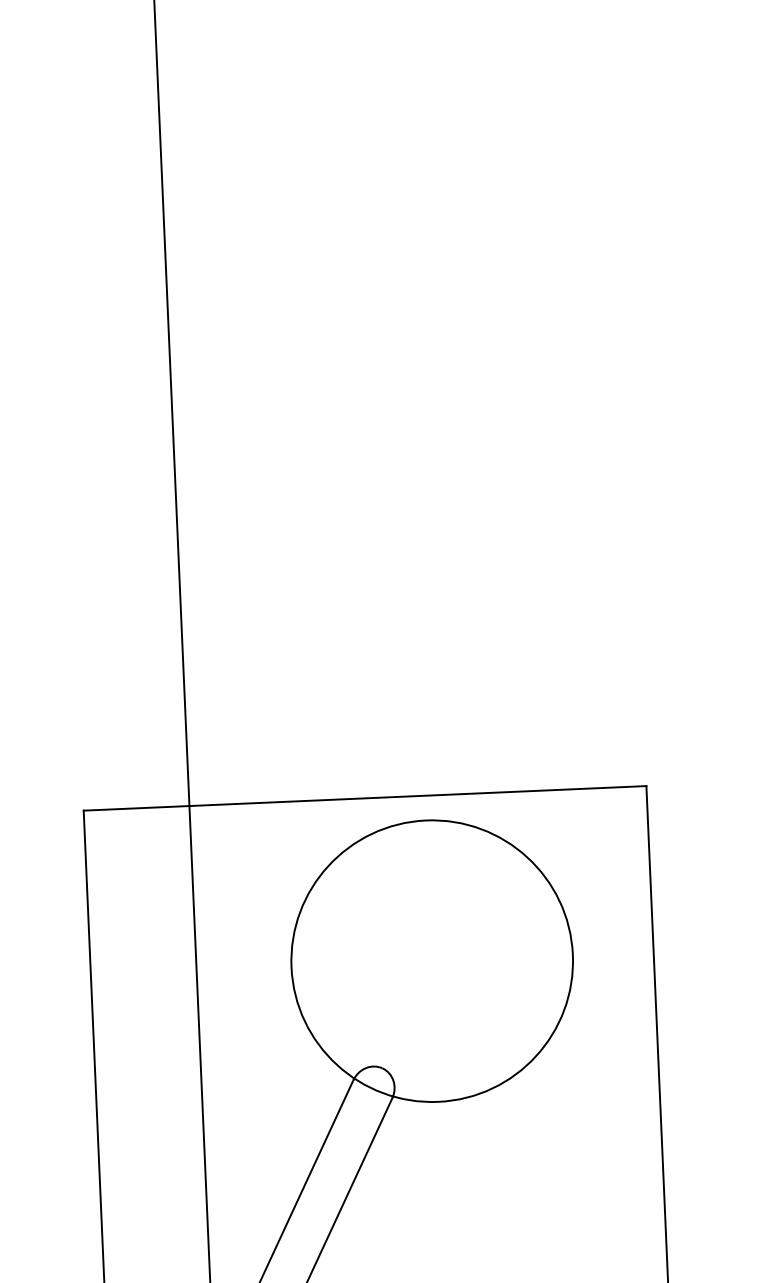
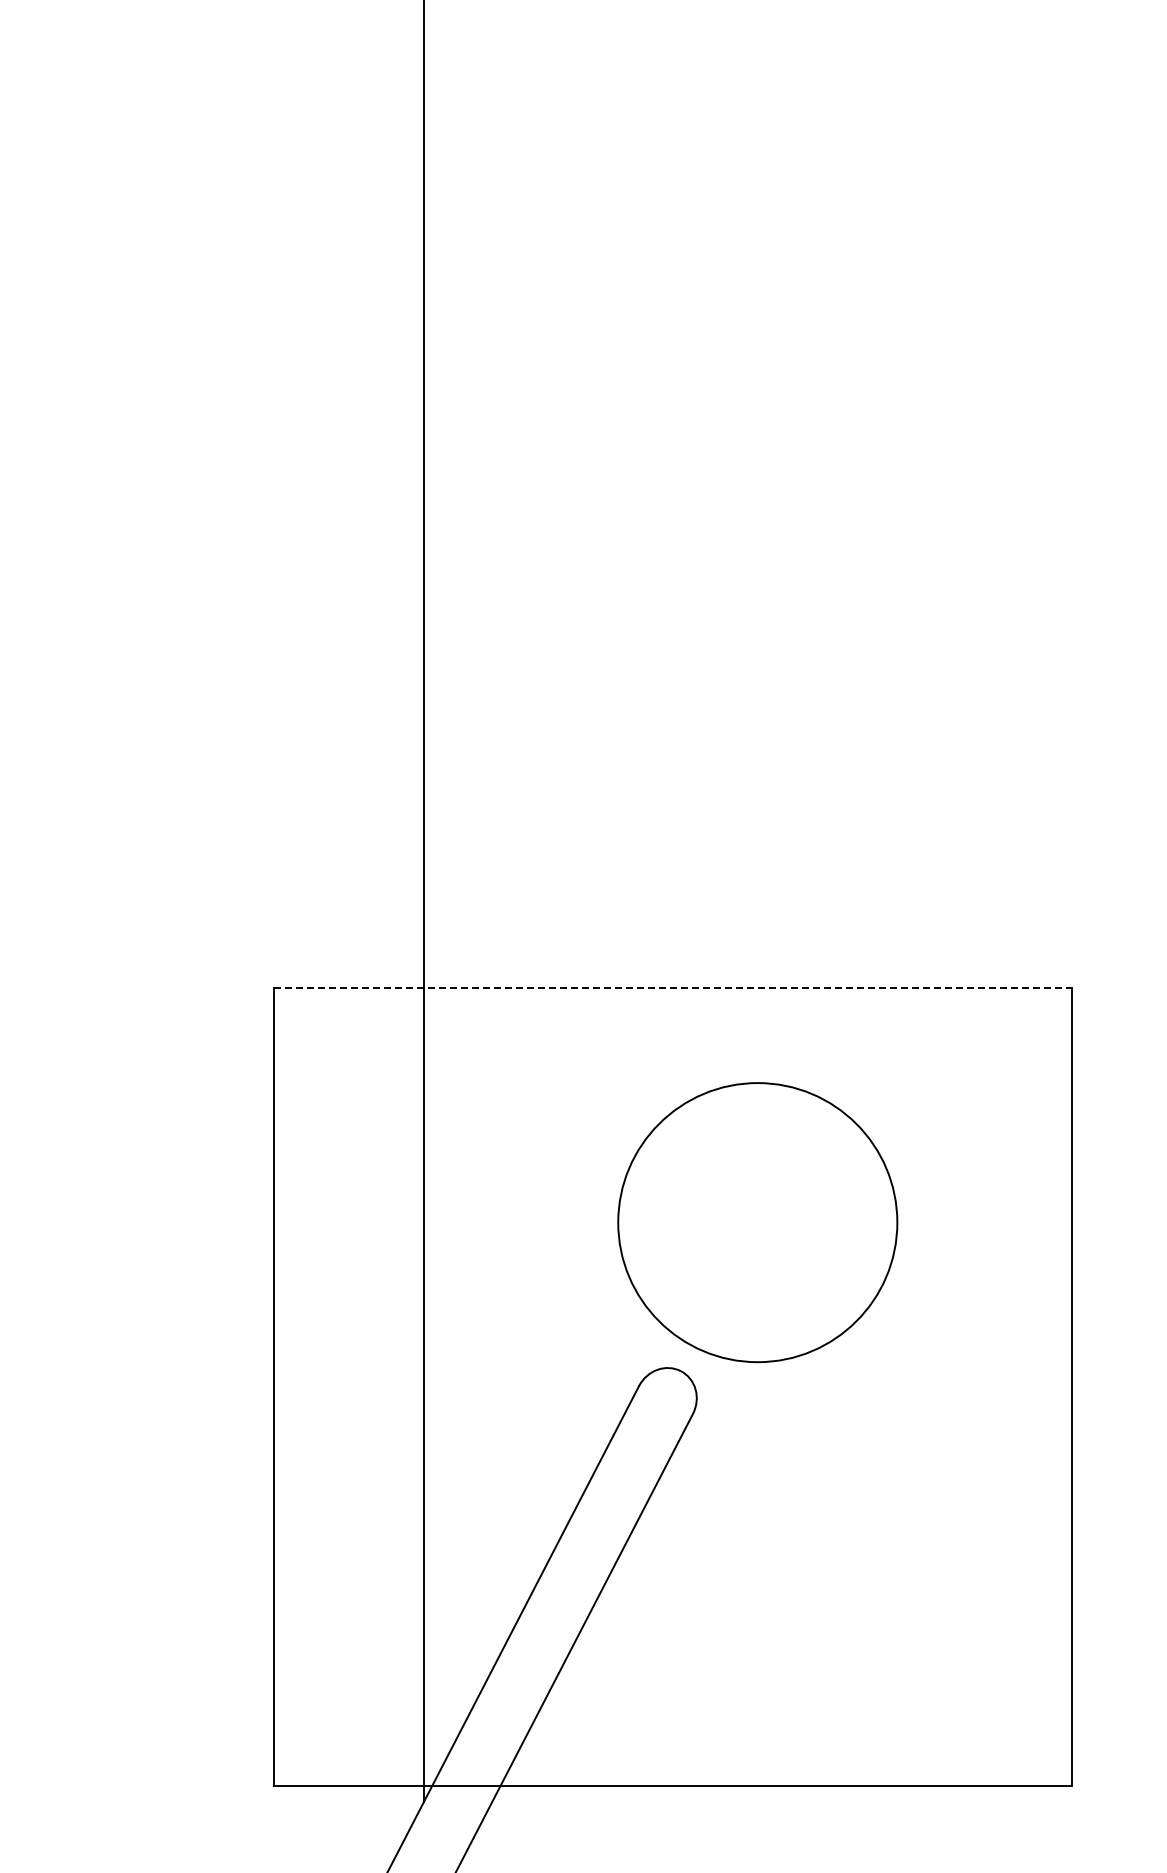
line: (364, 798) -> (672, 988), solid -> dashed
circle: (431, 961) -> (757, 1222), size x0.7

